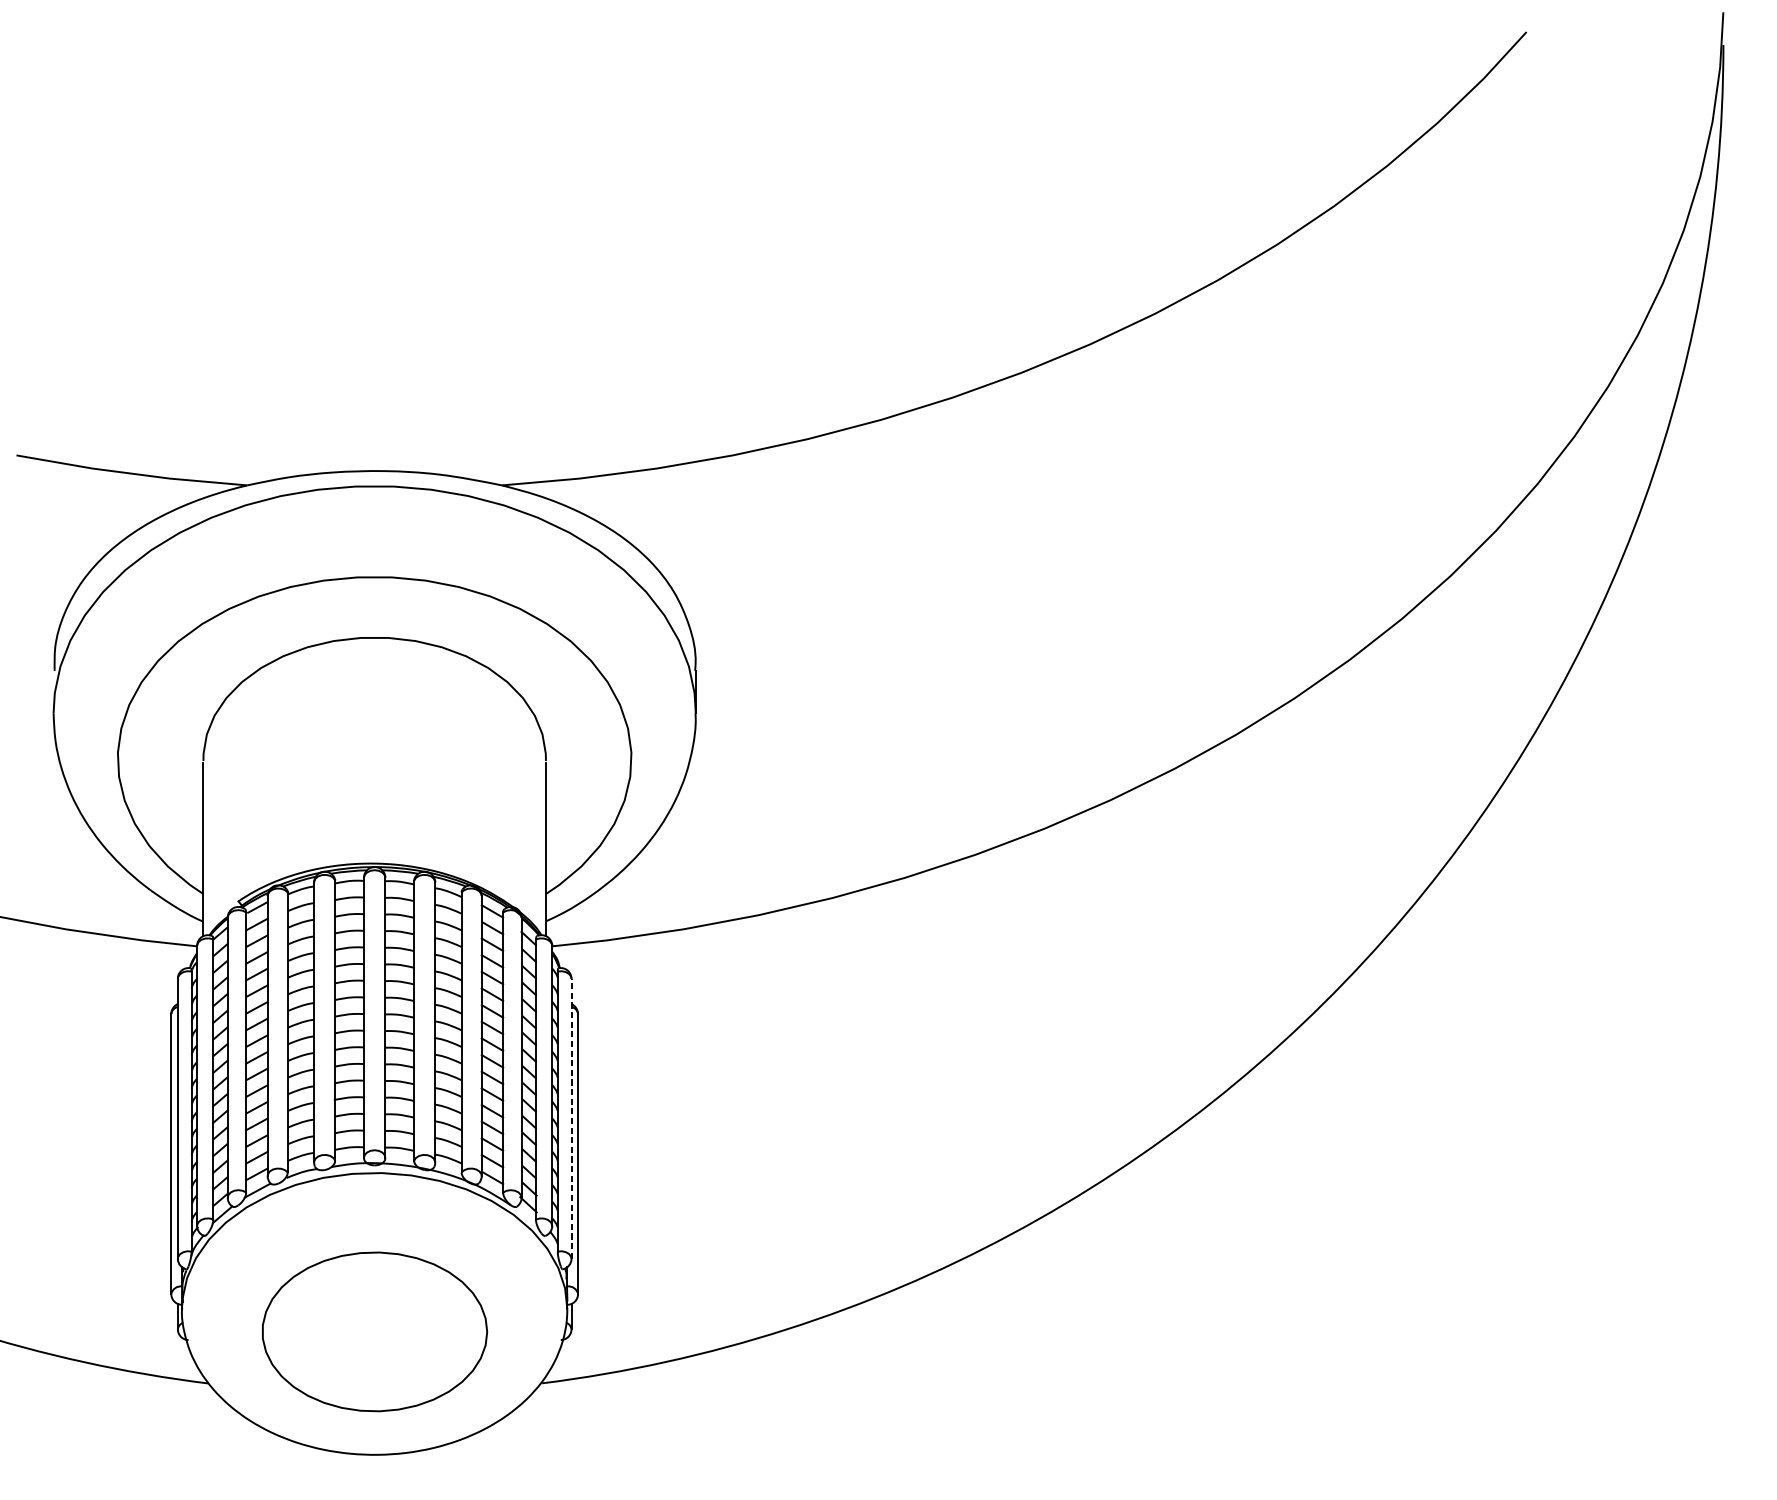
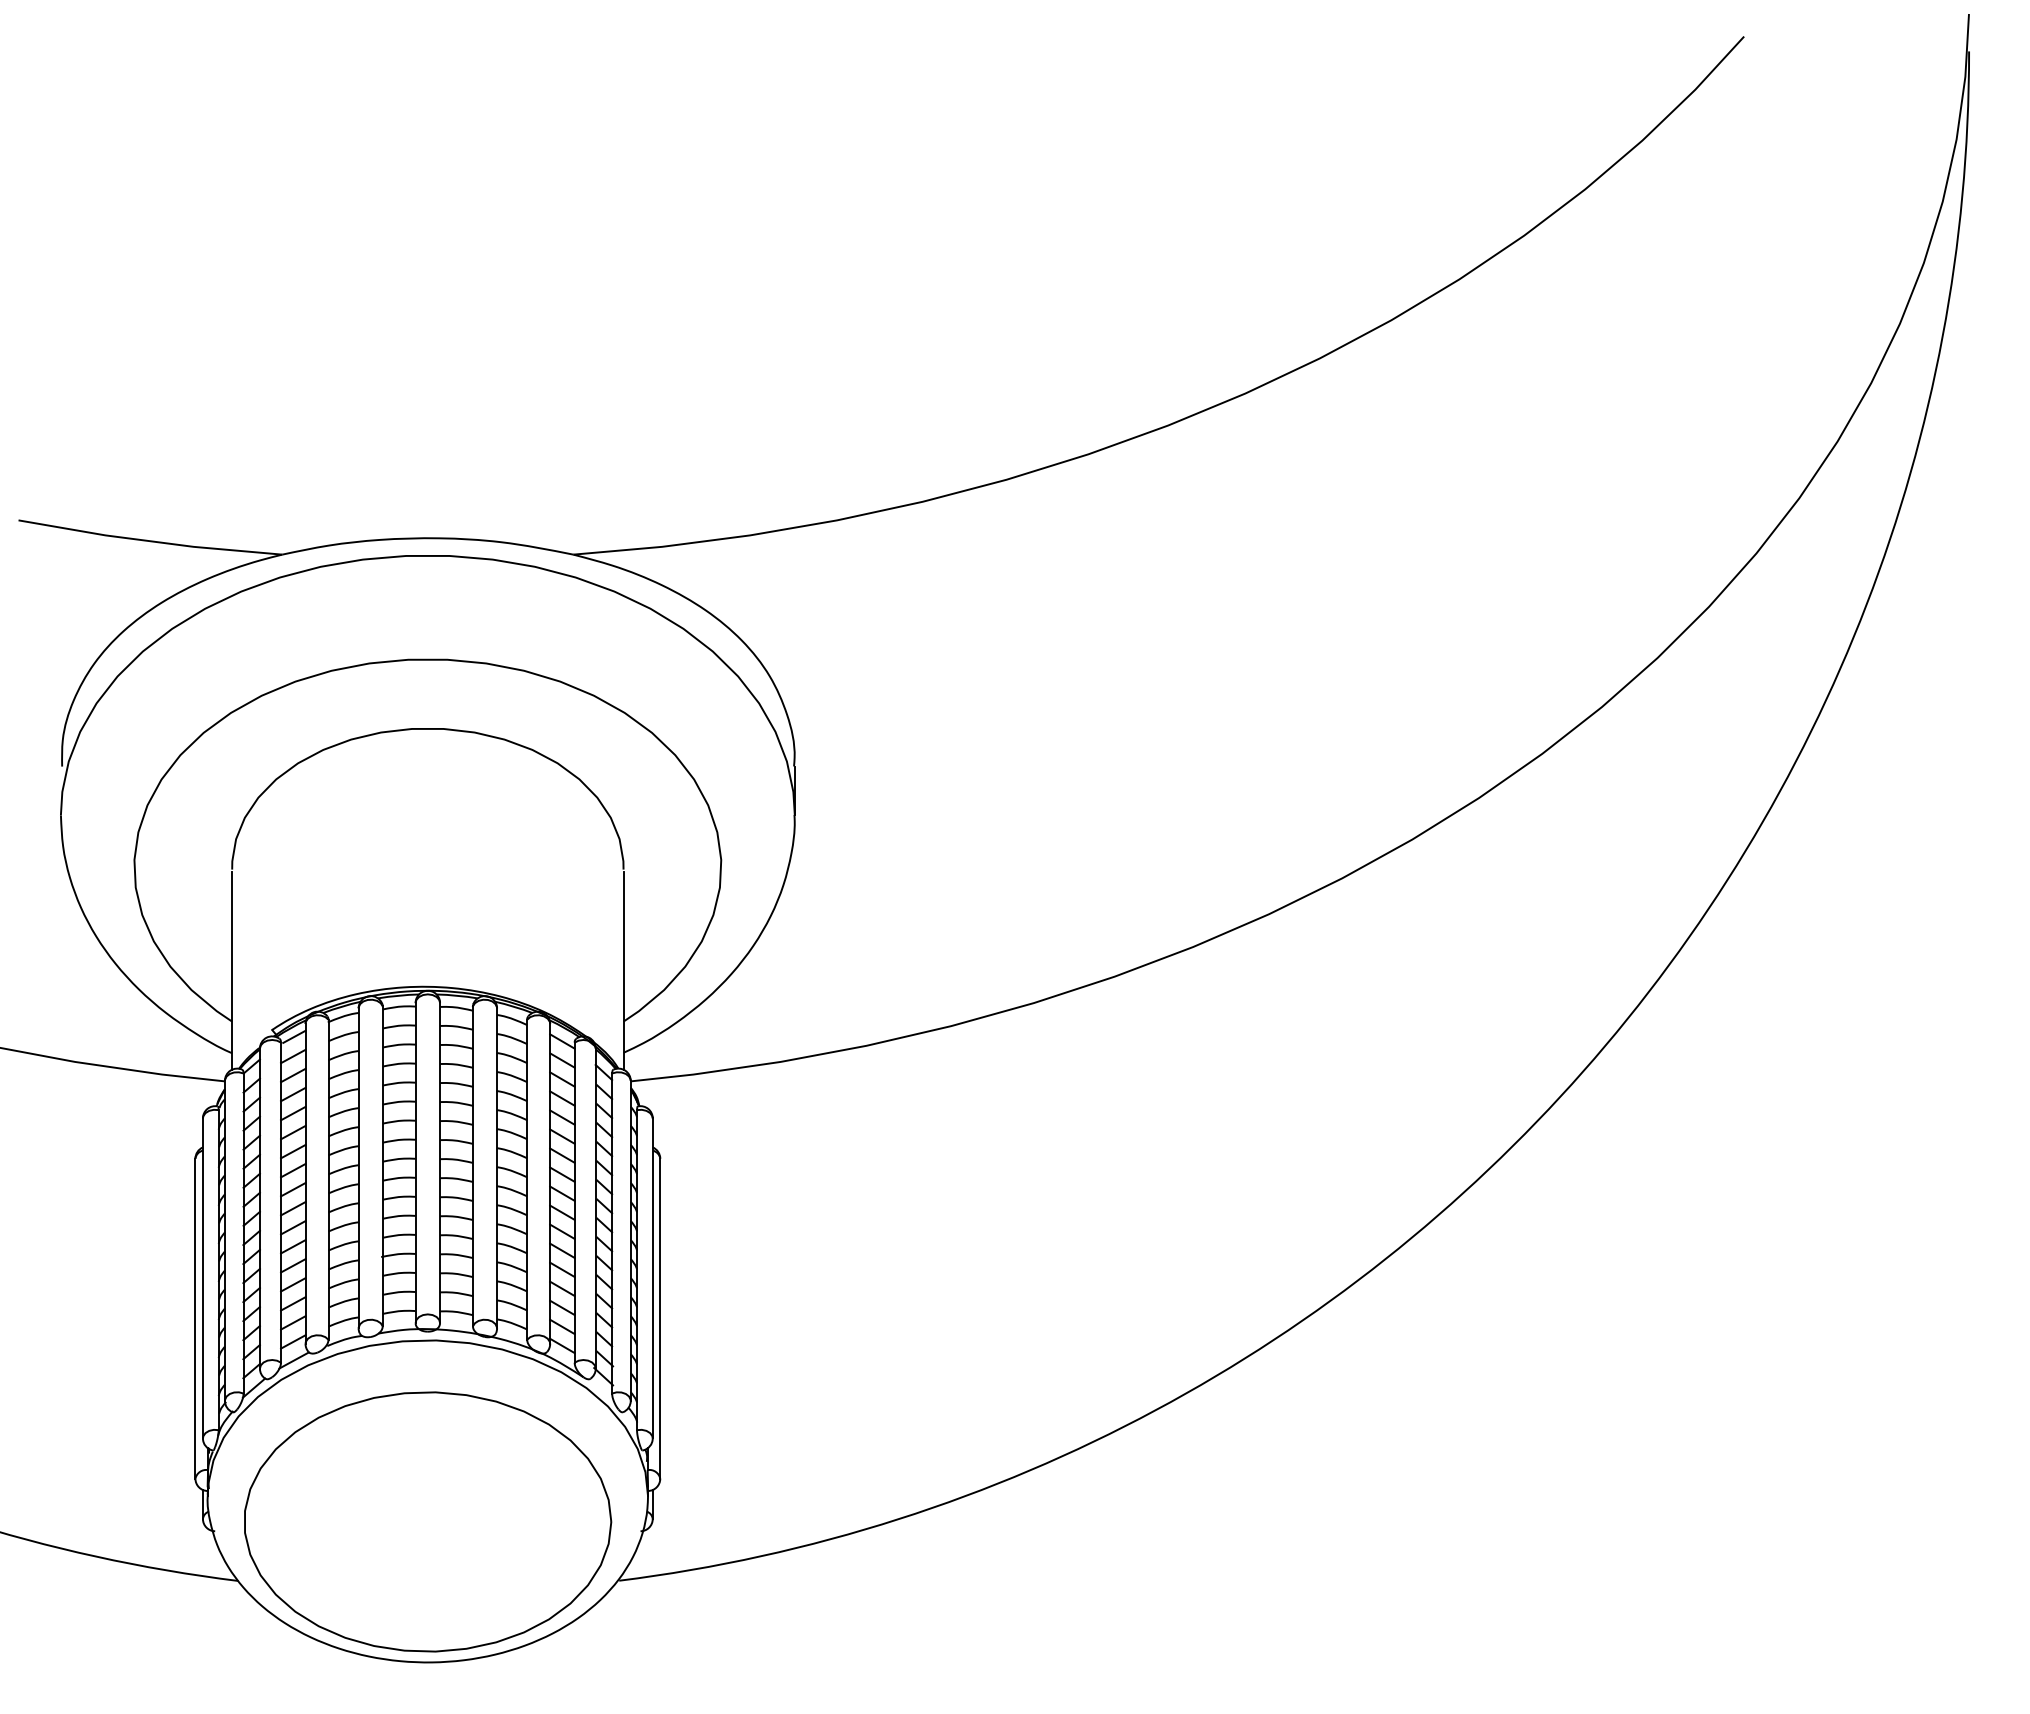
line: (571, 1117) -> (652, 1277), dashed -> solid
part: (375, 1331) -> (428, 1521), size x1.43

